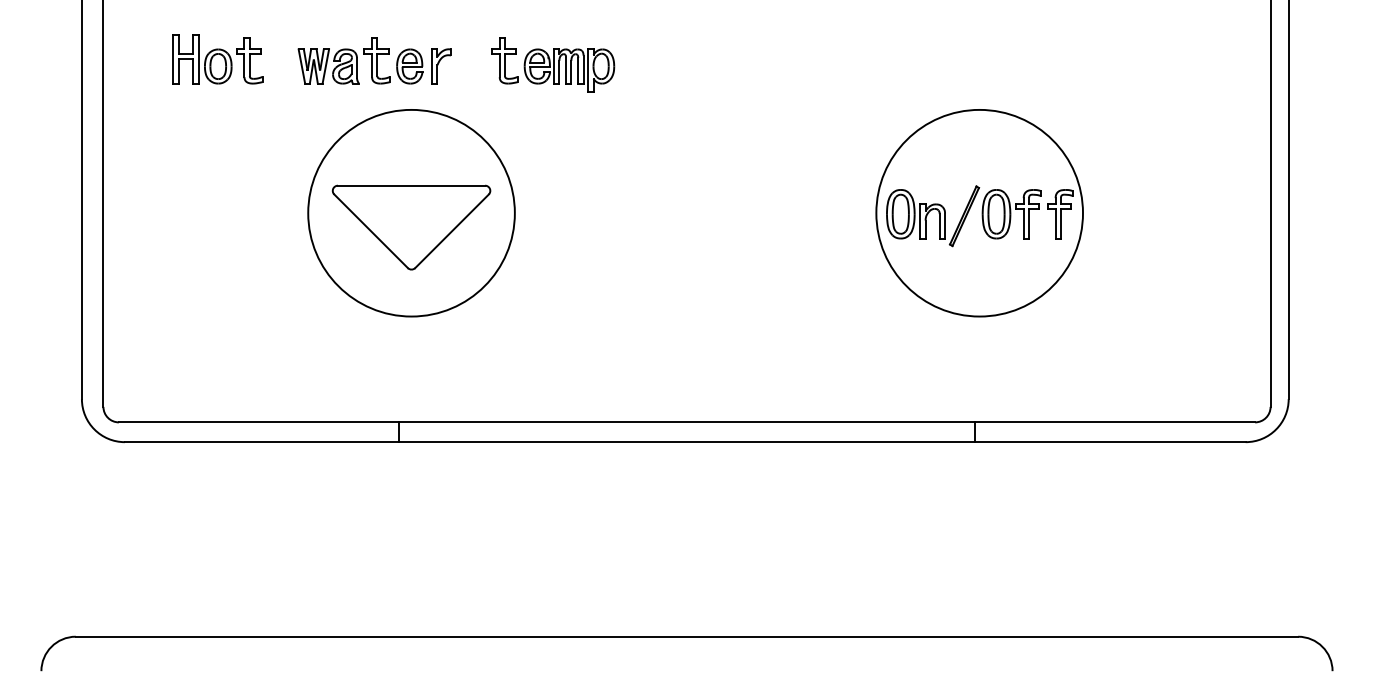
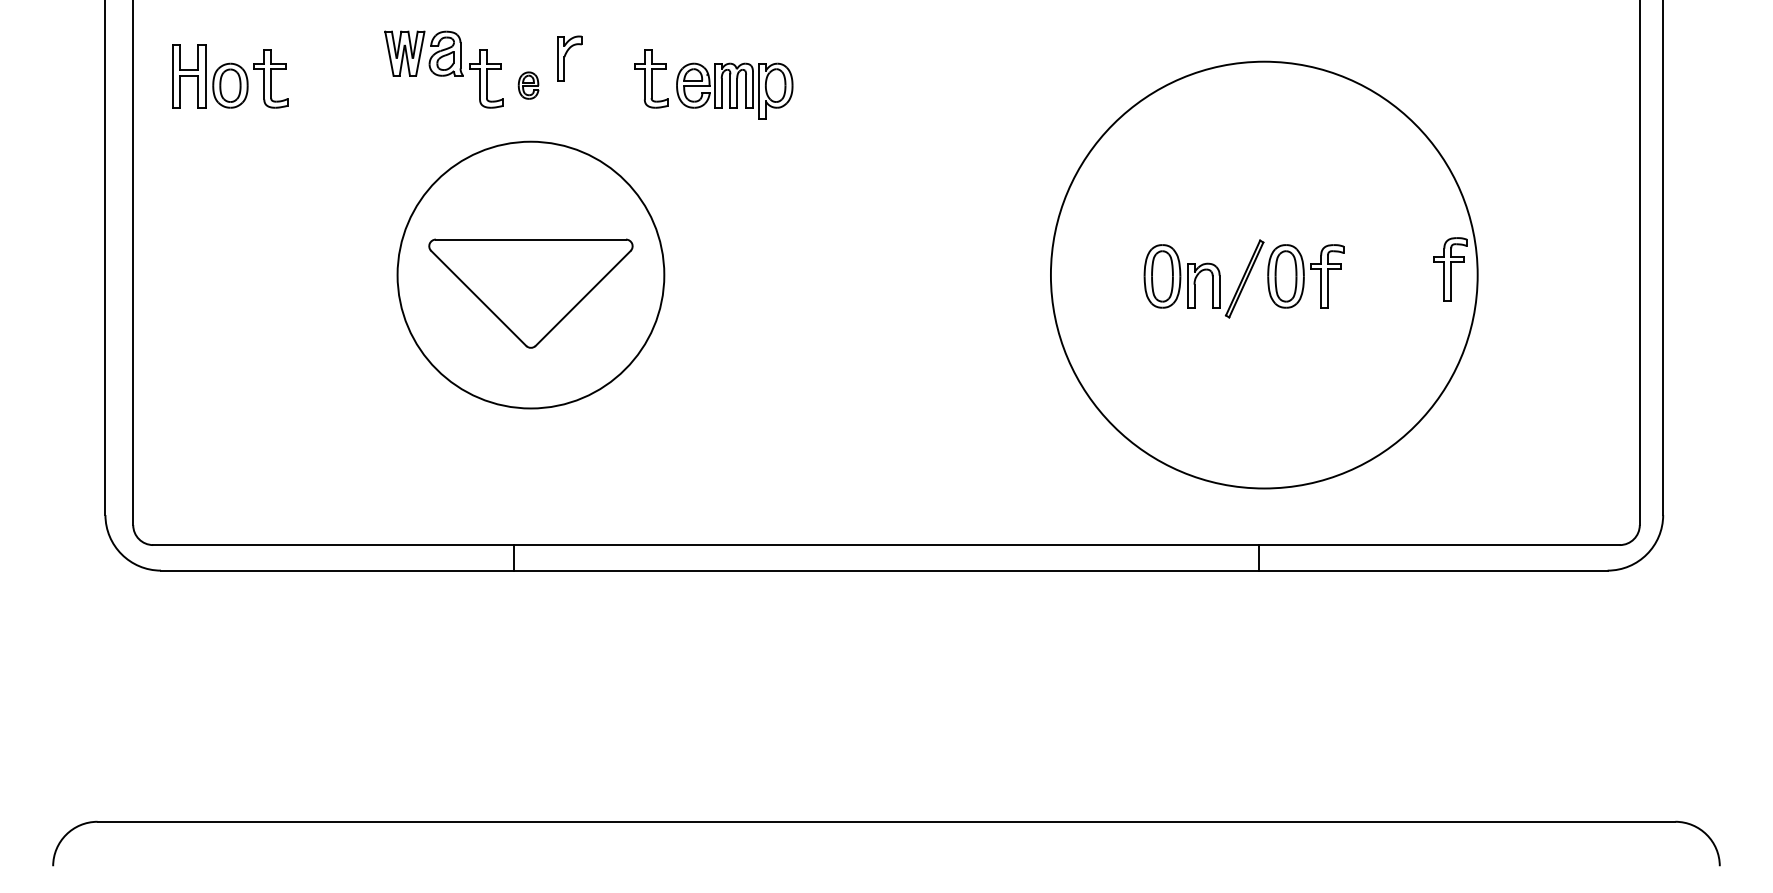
part: (218, 59) -> (230, 76), moved
part: (328, 66) -> (423, 53), moved
part: (409, 66) -> (528, 85), size x0.6
part: (441, 66) -> (569, 58), moved
circle: (979, 212) -> (1263, 274), size x1.6
part: (1060, 214) -> (1450, 269), moved

